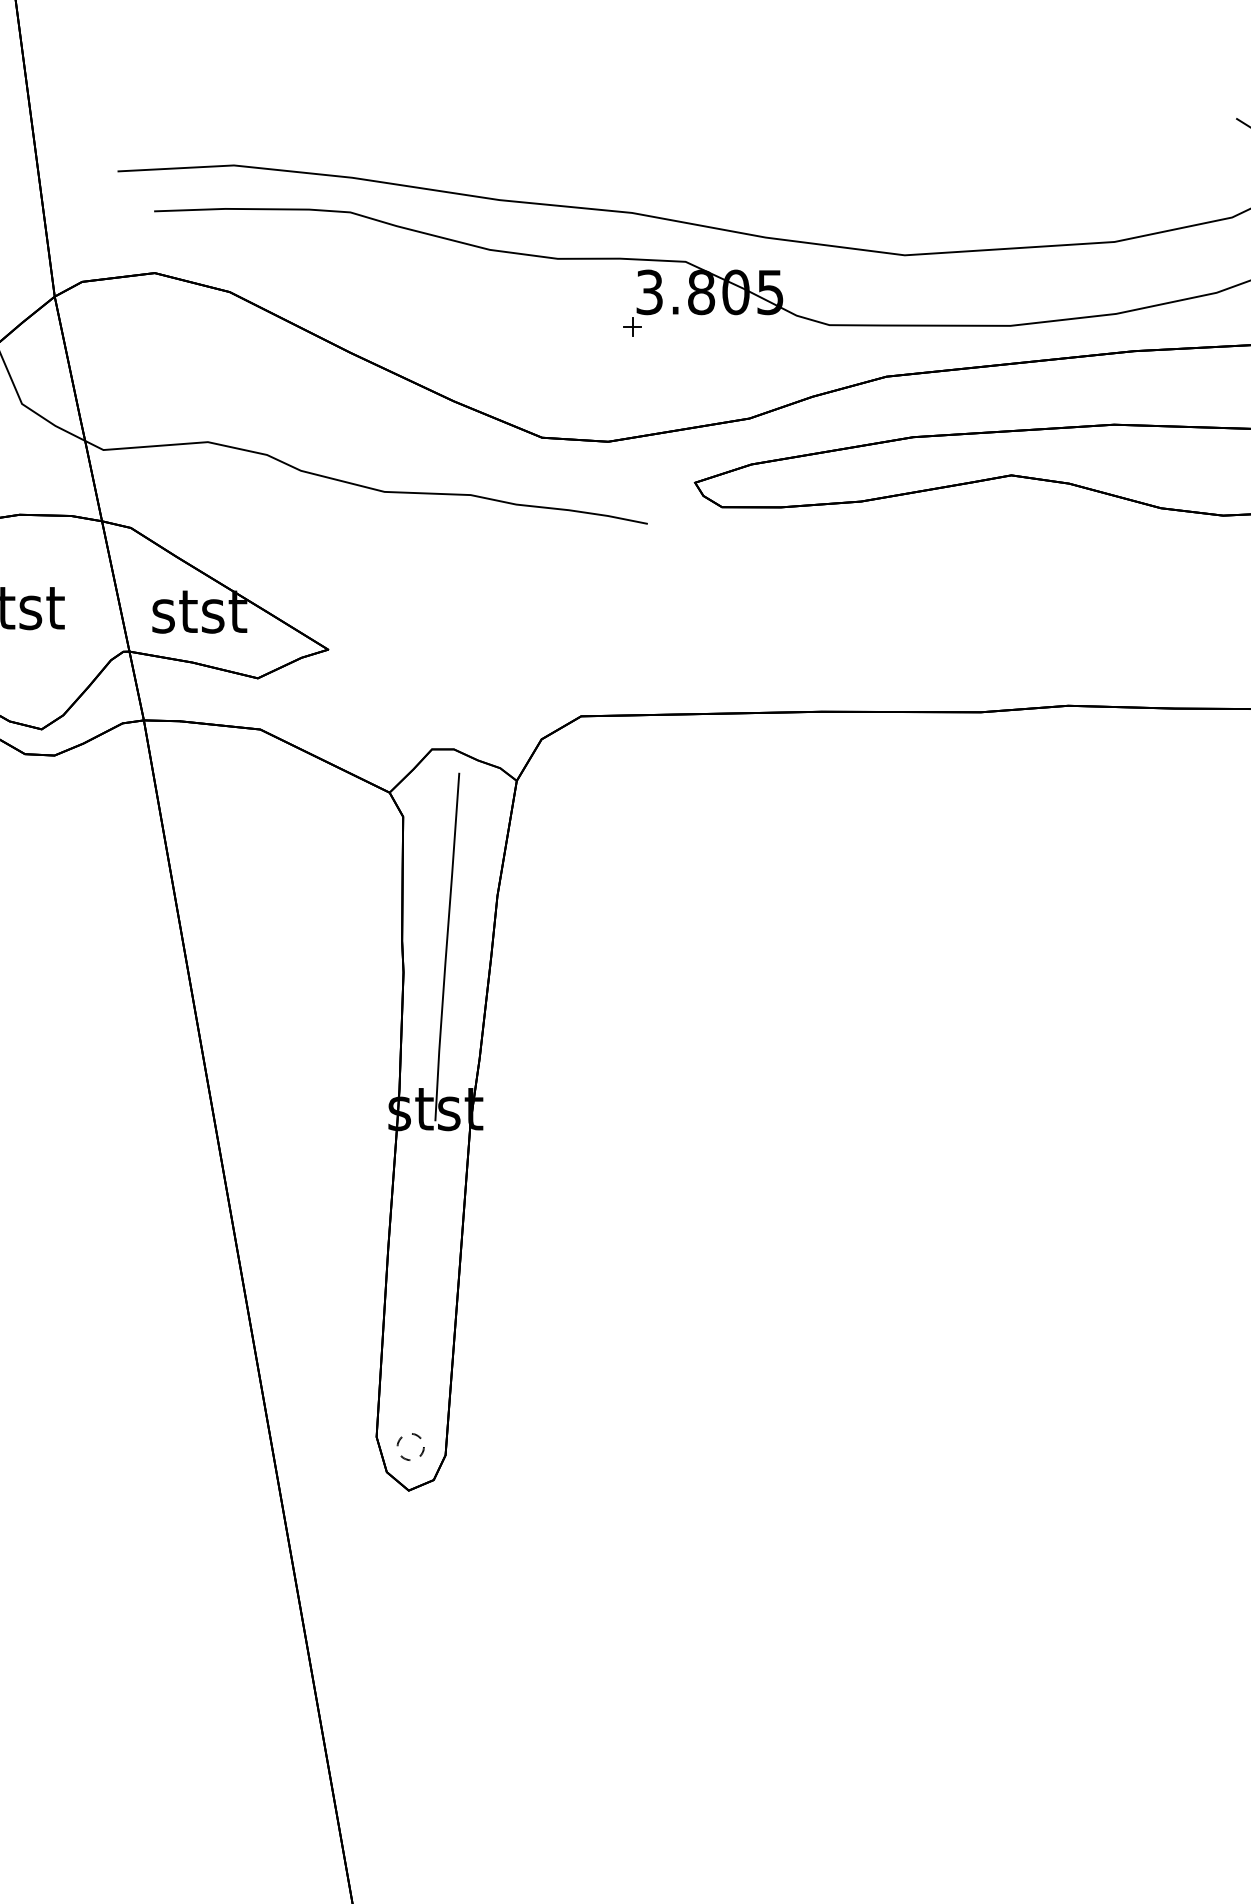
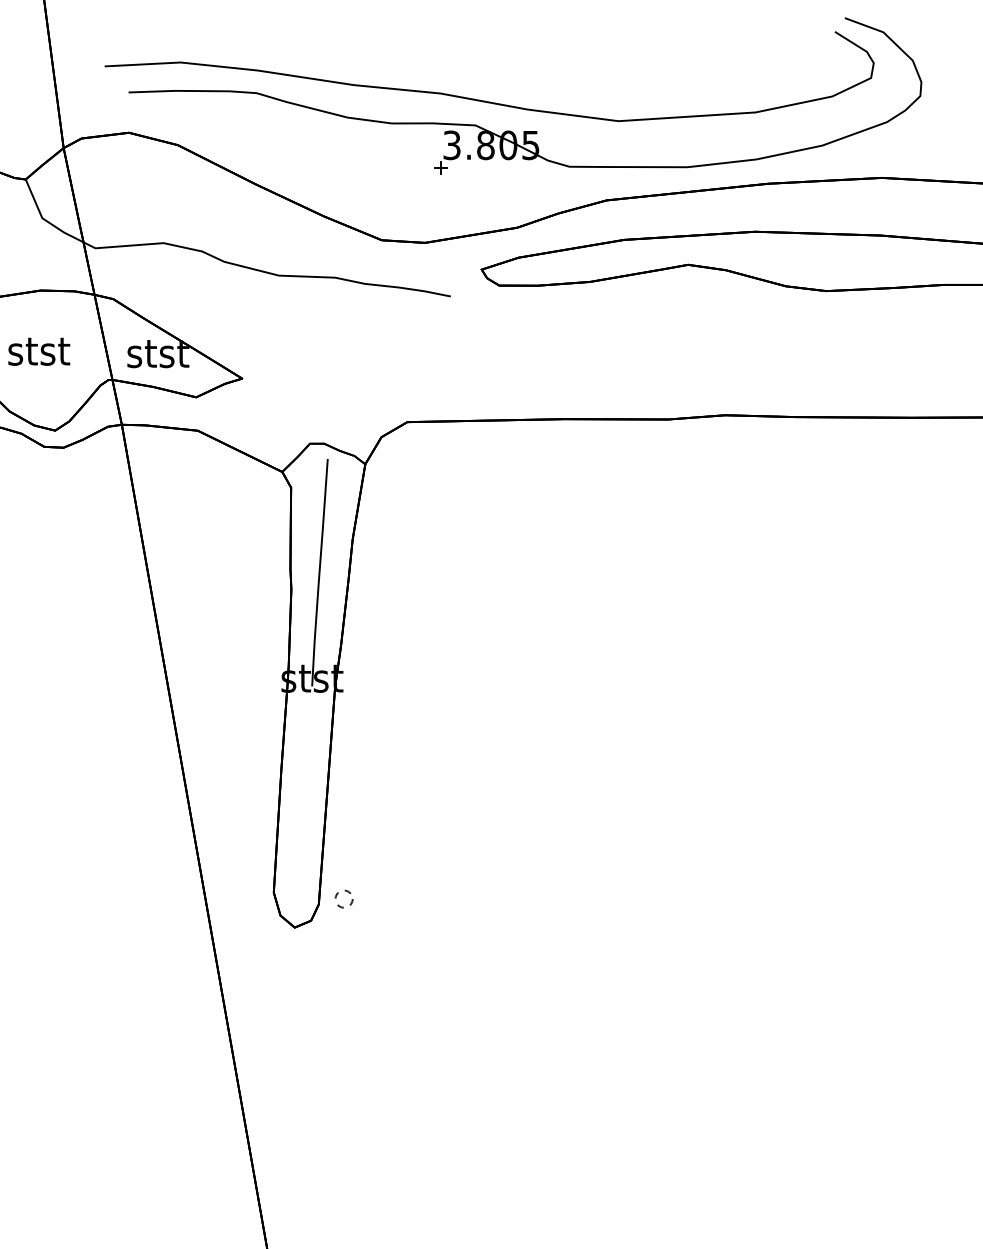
part: (402, 1439) -> (338, 894), moved

